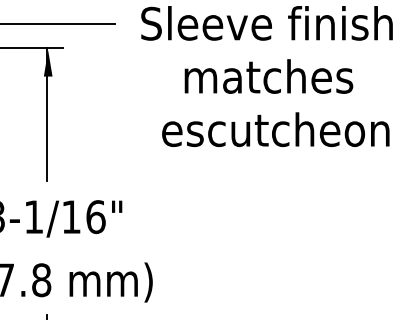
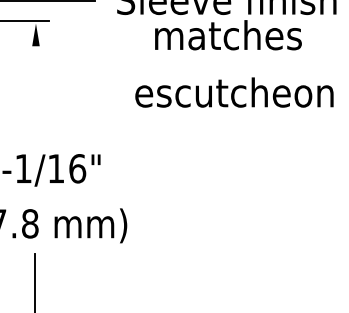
text: (268, 76) -> (228, 35), moved
line: (47, 114) -> (35, 79), removed

